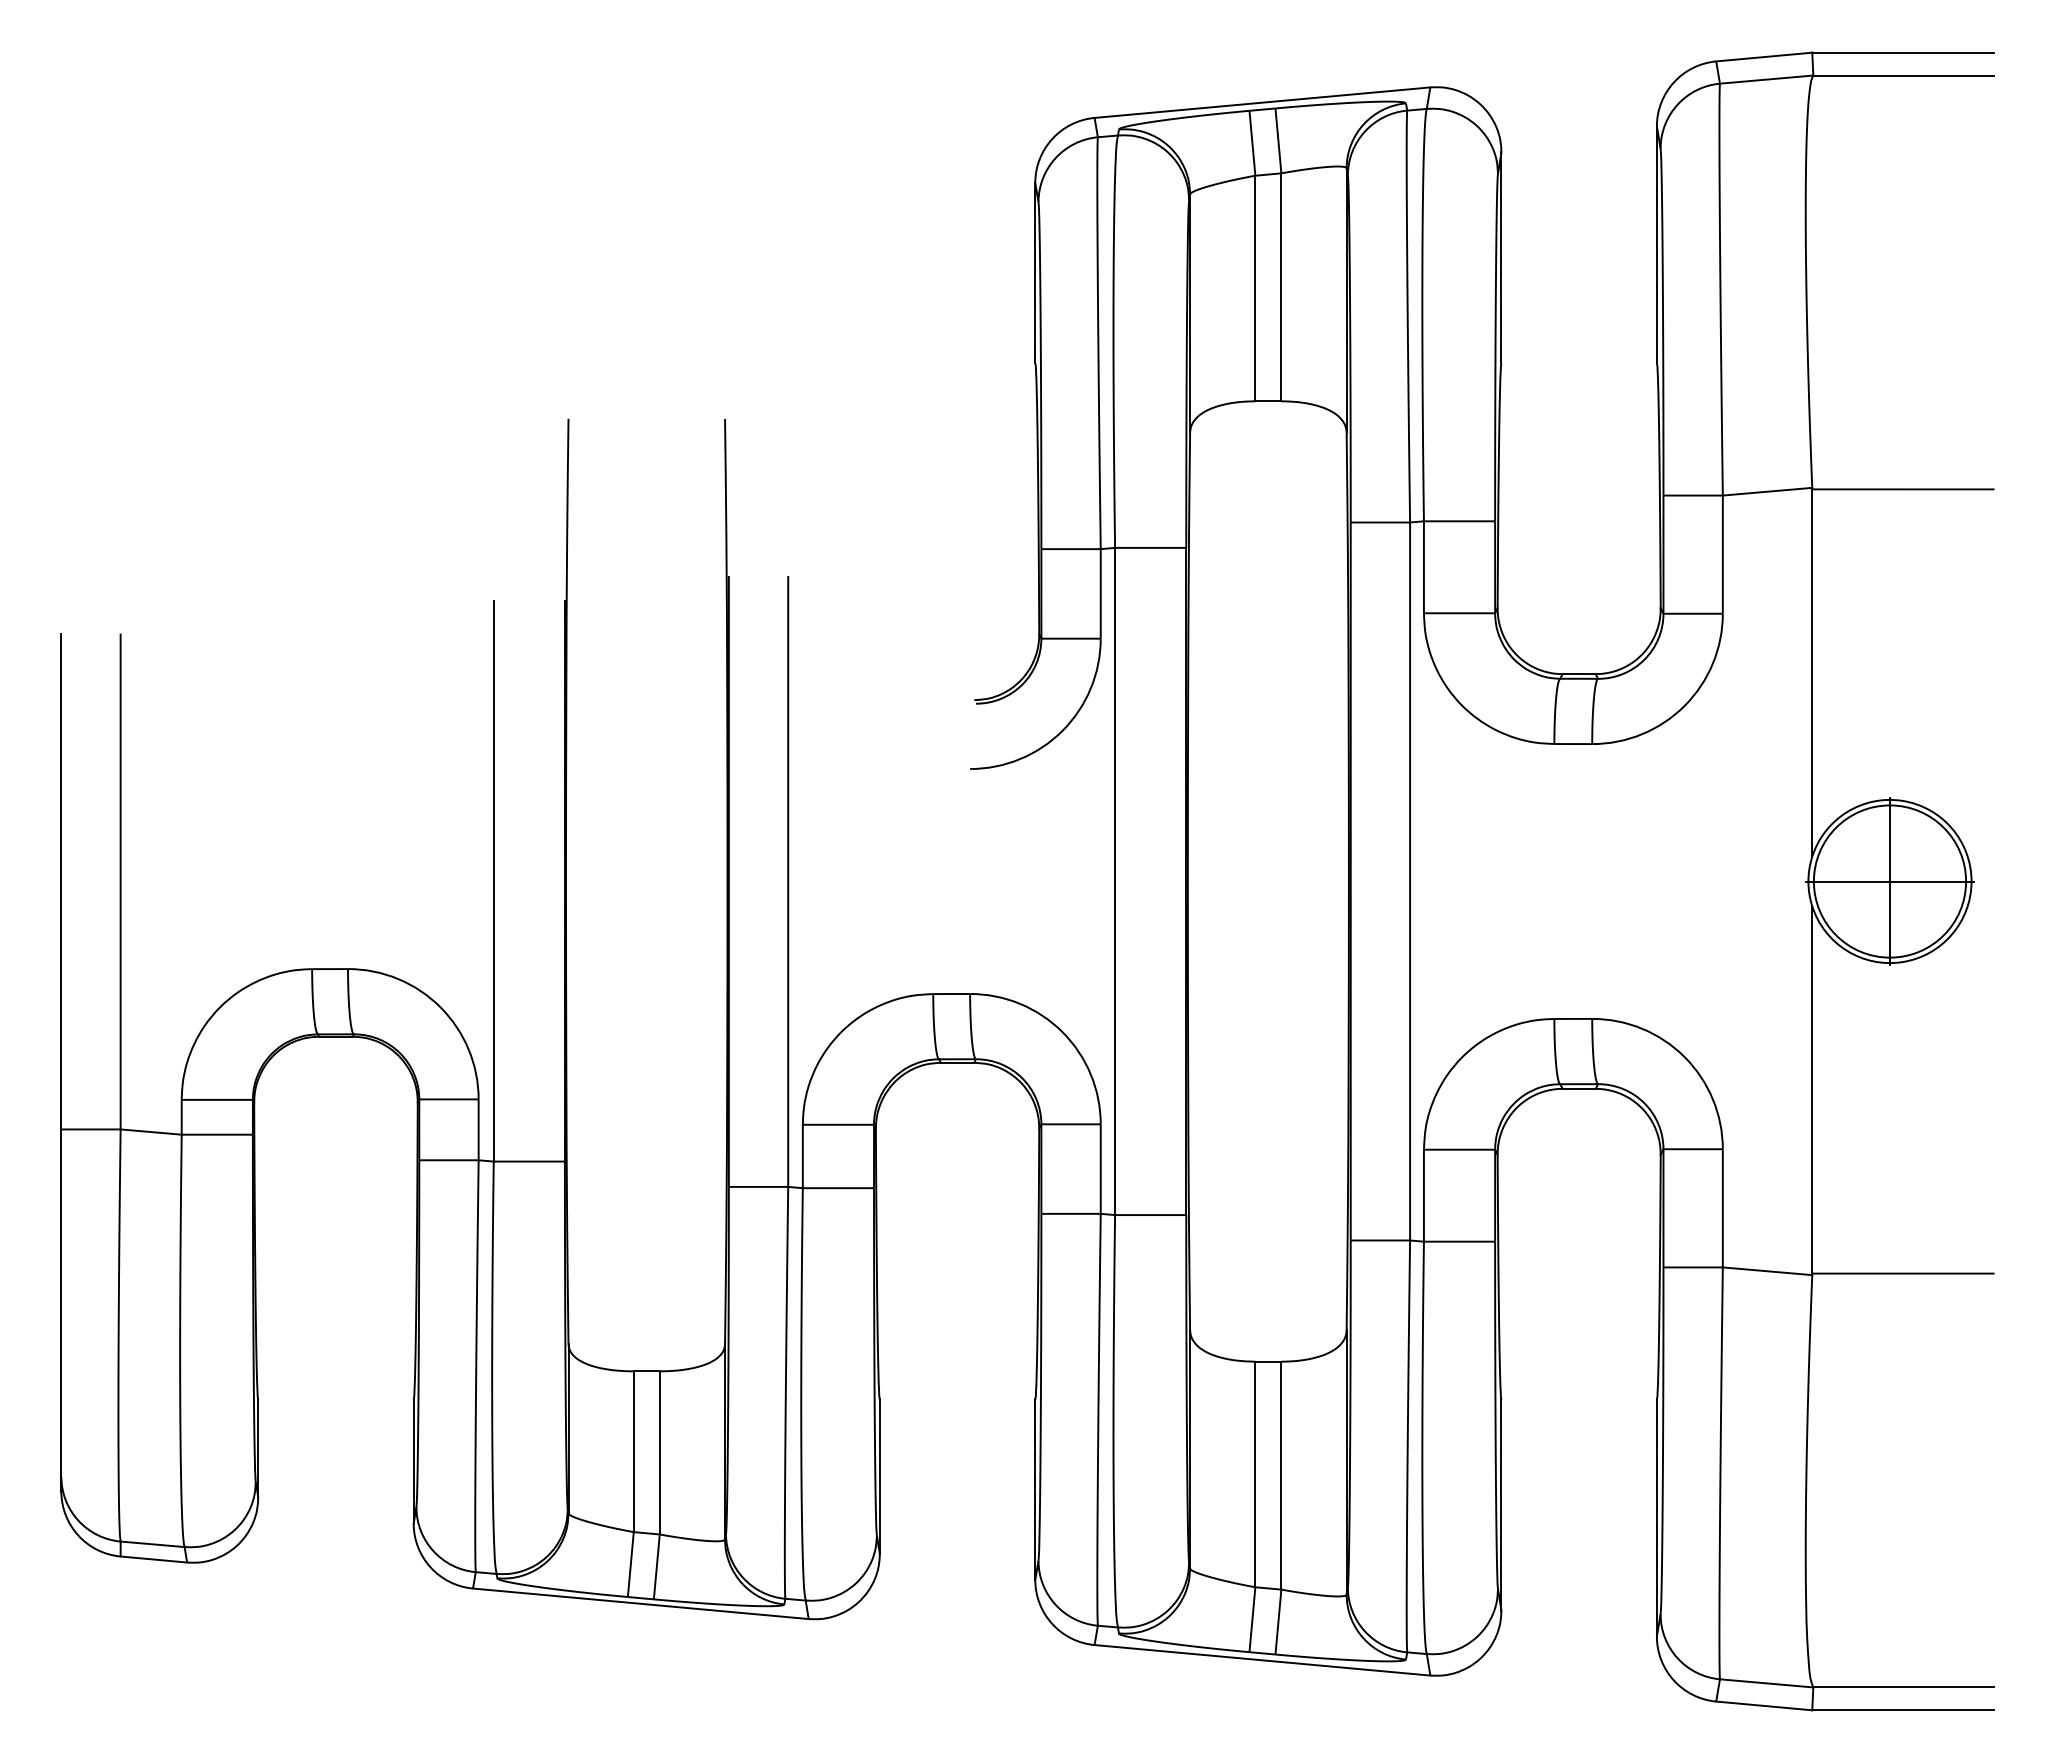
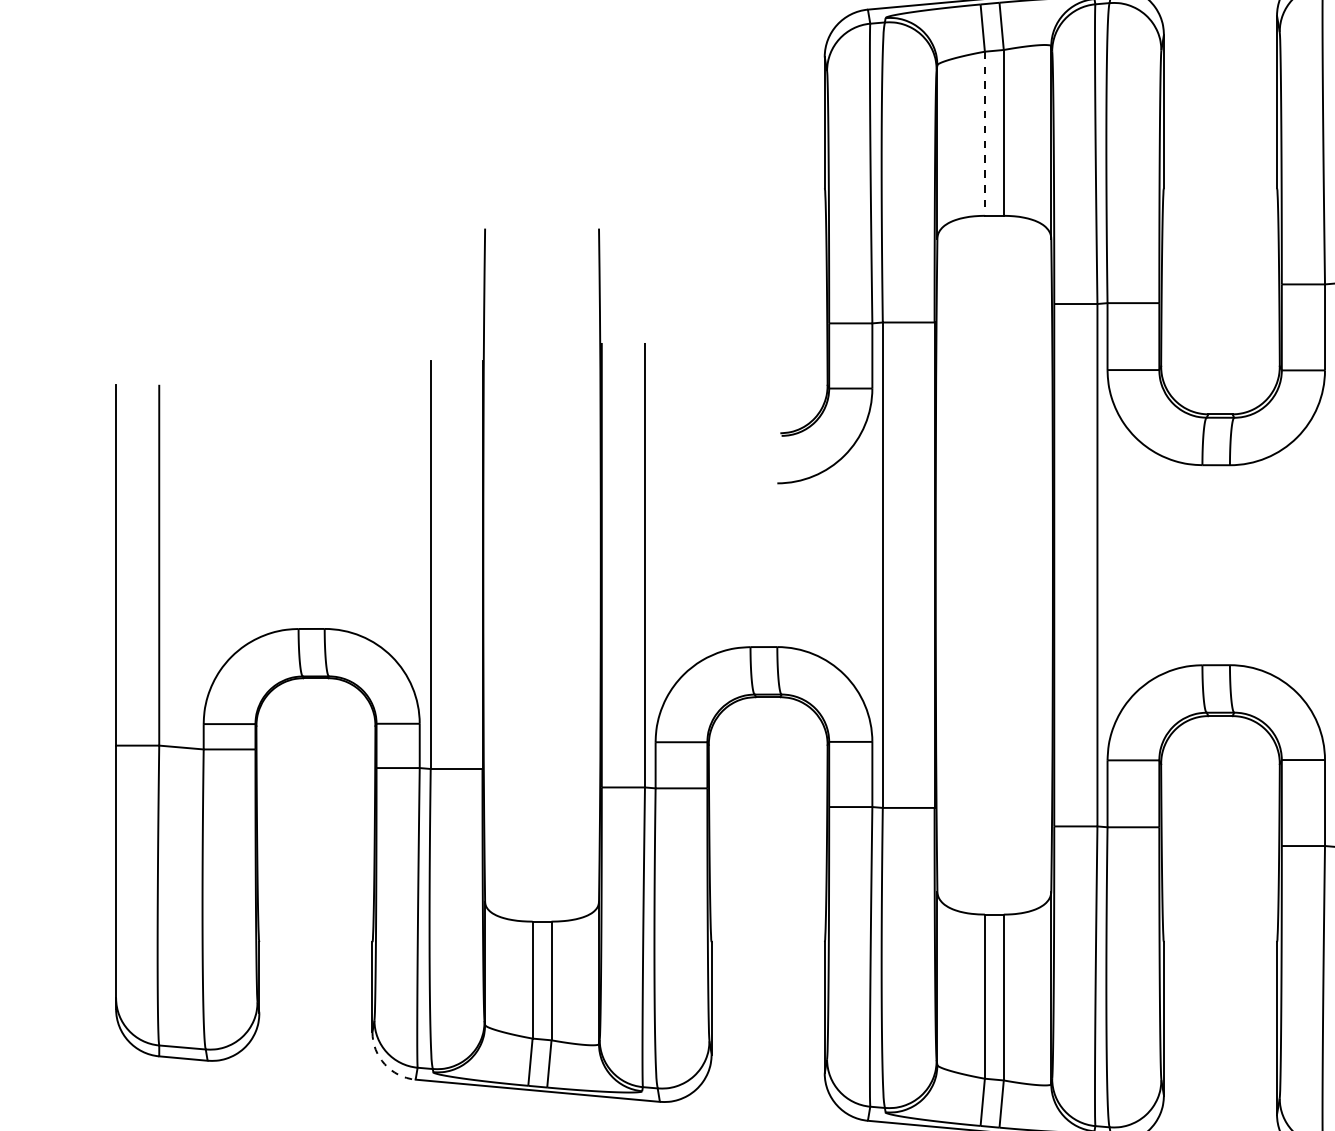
line: (1255, 288) -> (984, 133), solid -> dashed
arc: (430, 1567) -> (384, 1064), solid -> dashed

